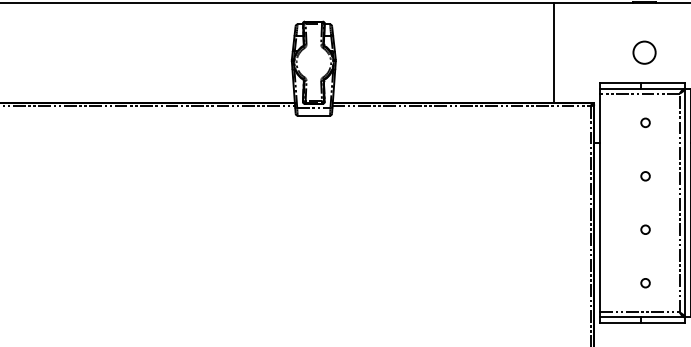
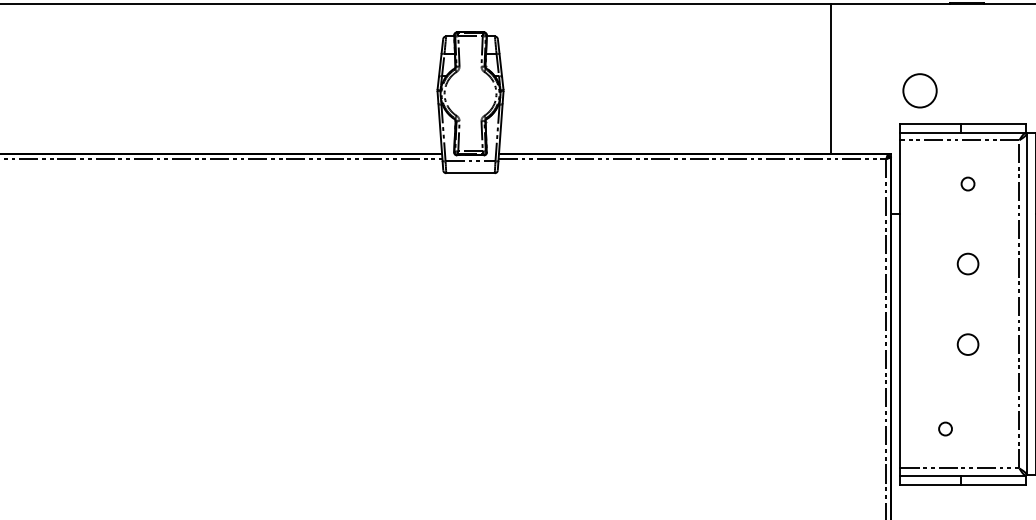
circle: (644, 52) -> (919, 90), moved
circle: (645, 176) -> (967, 264), size x1.6
circle: (645, 229) -> (967, 343), size x1.6
circle: (645, 283) -> (945, 429), moved

